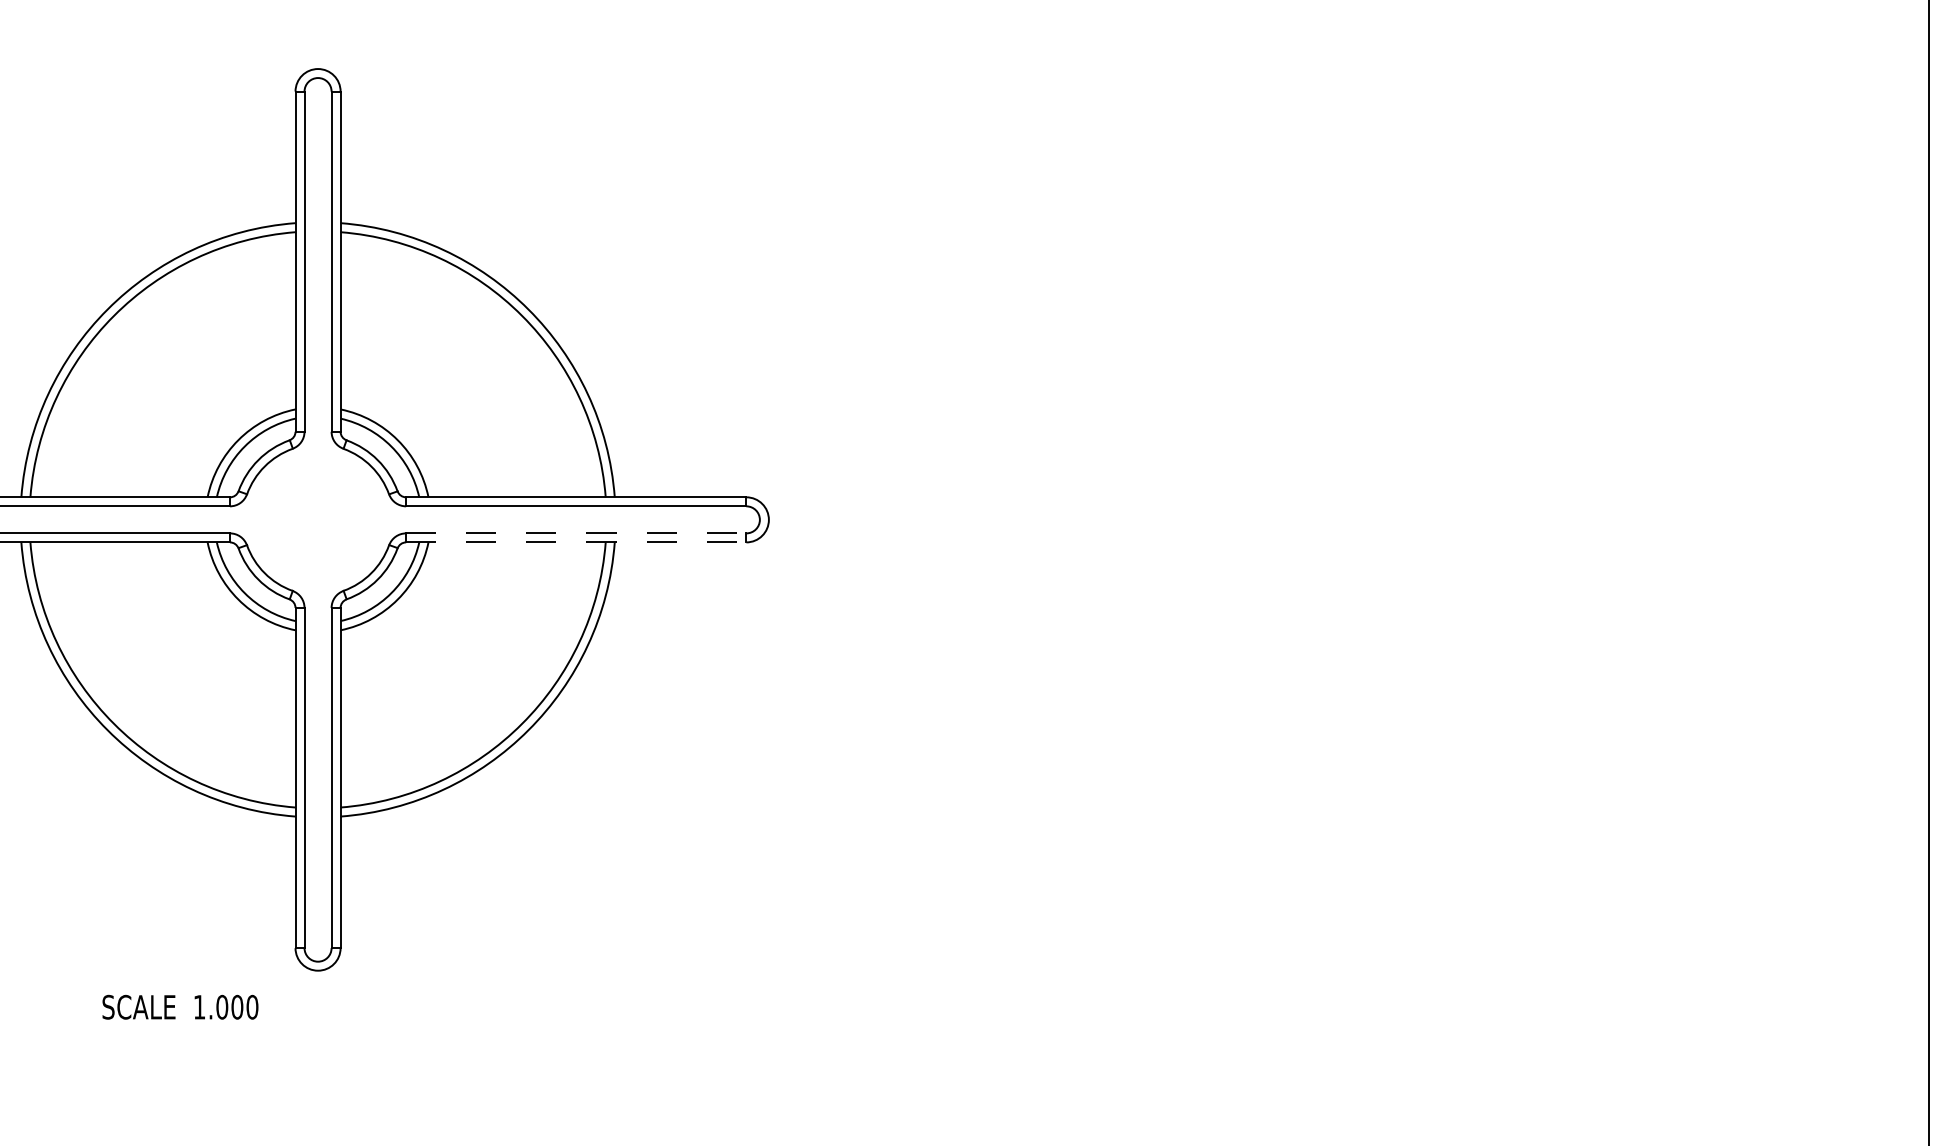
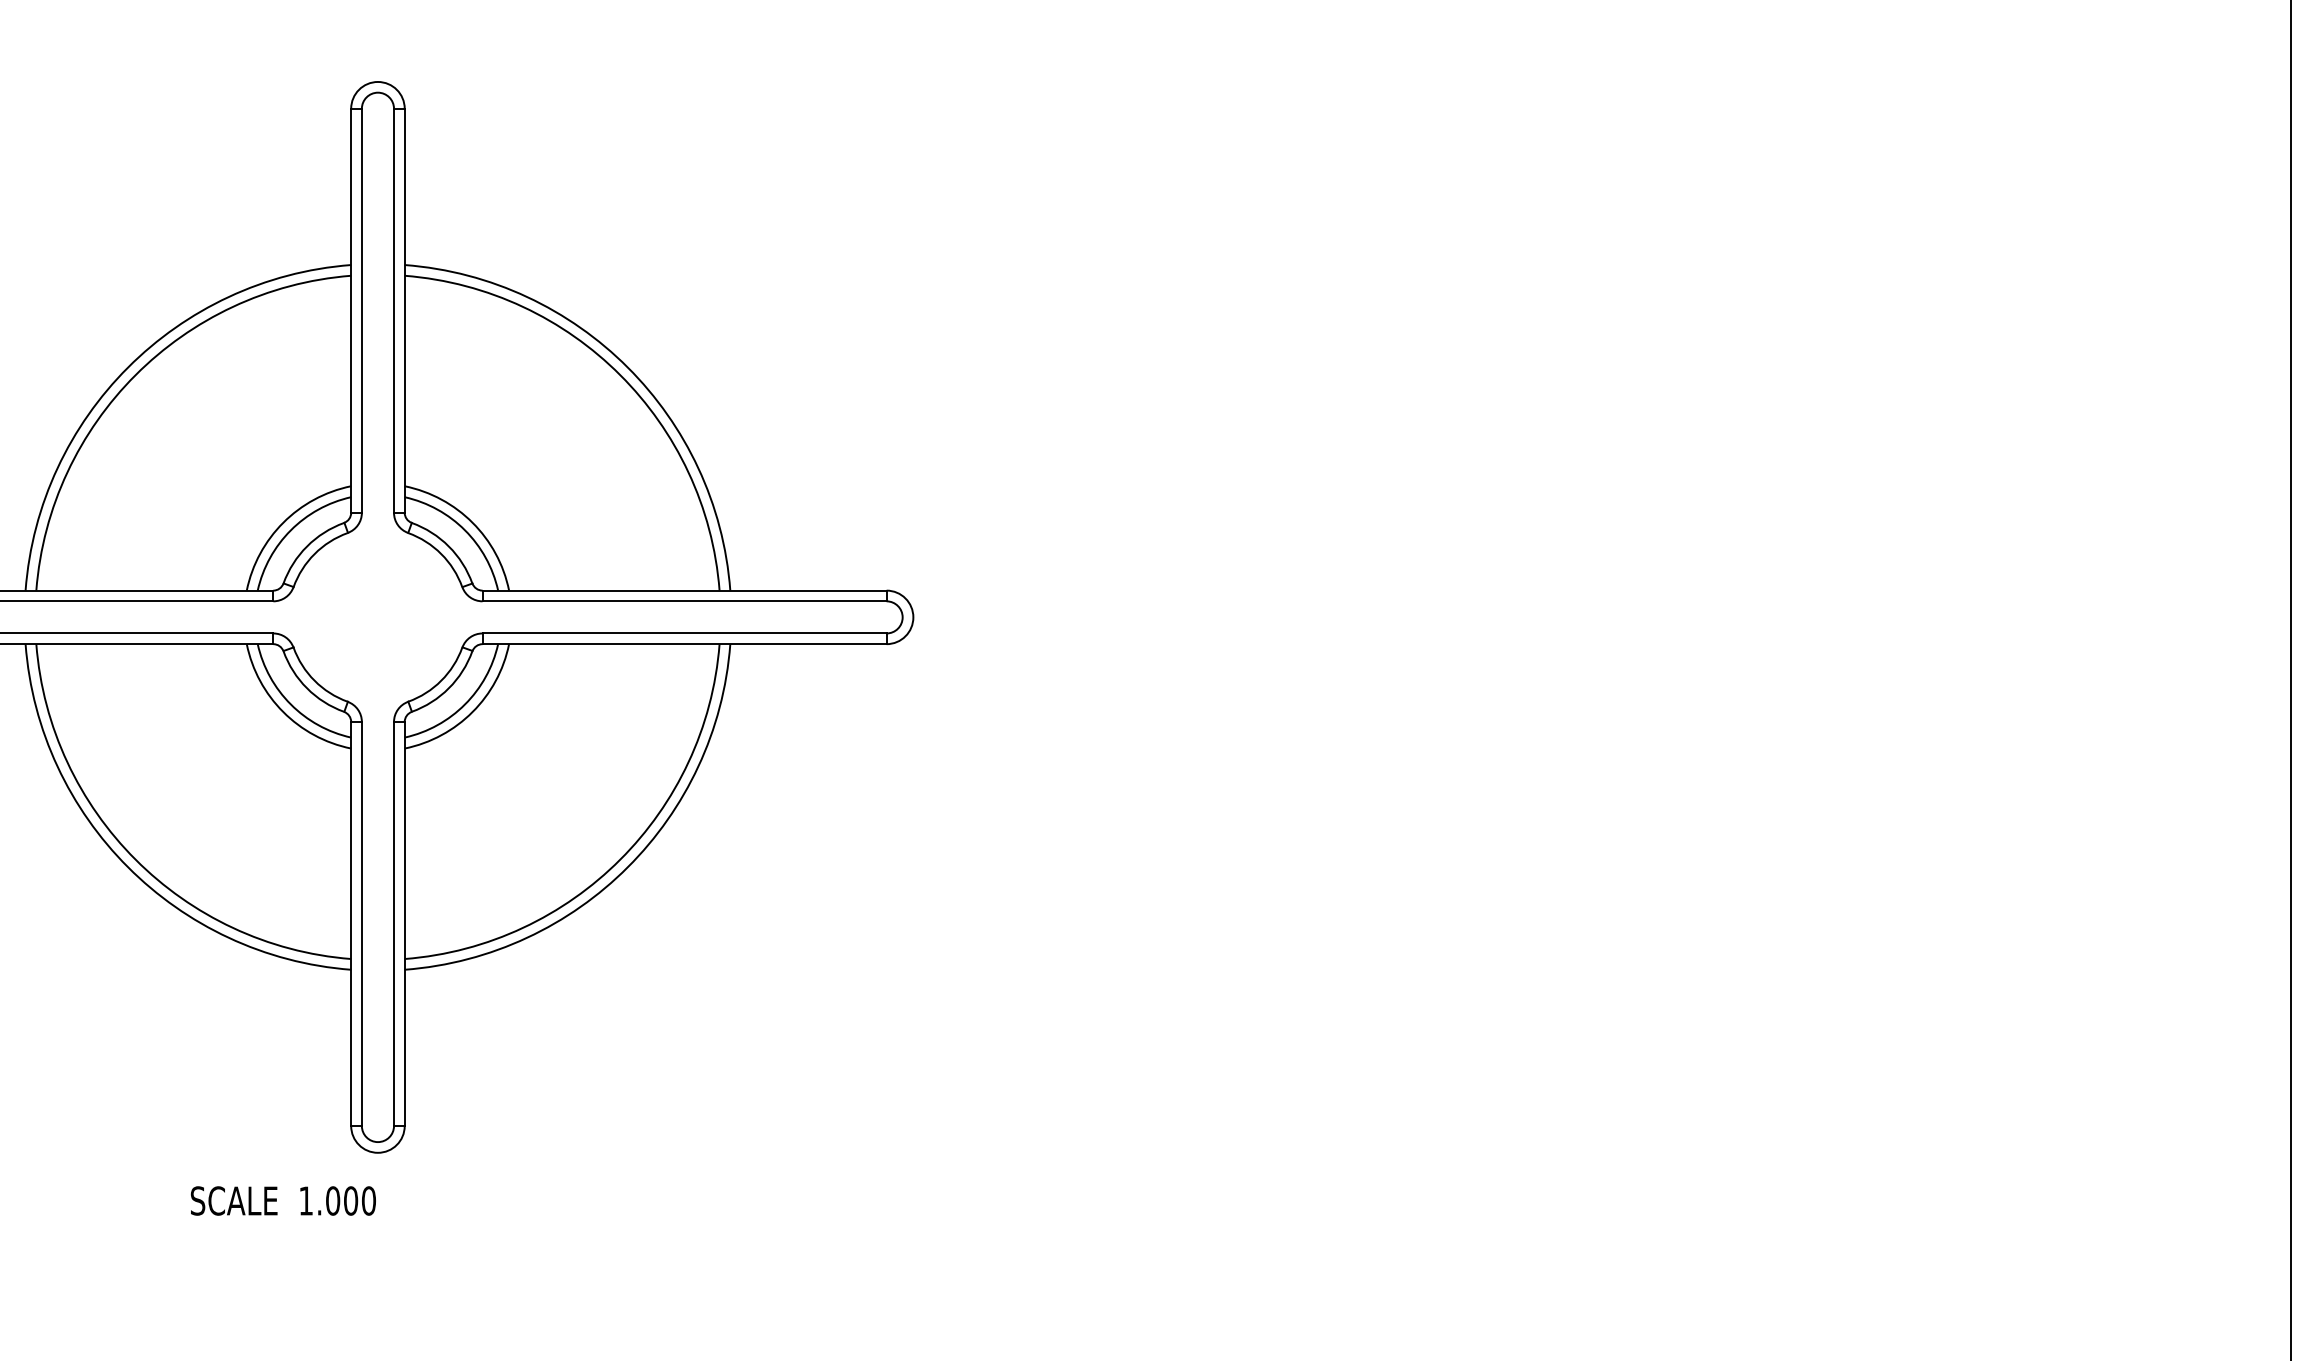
line: (576, 533) -> (684, 633), dashed -> solid
line: (576, 542) -> (684, 644), dashed -> solid
text: (180, 1006) -> (283, 1200), moved

